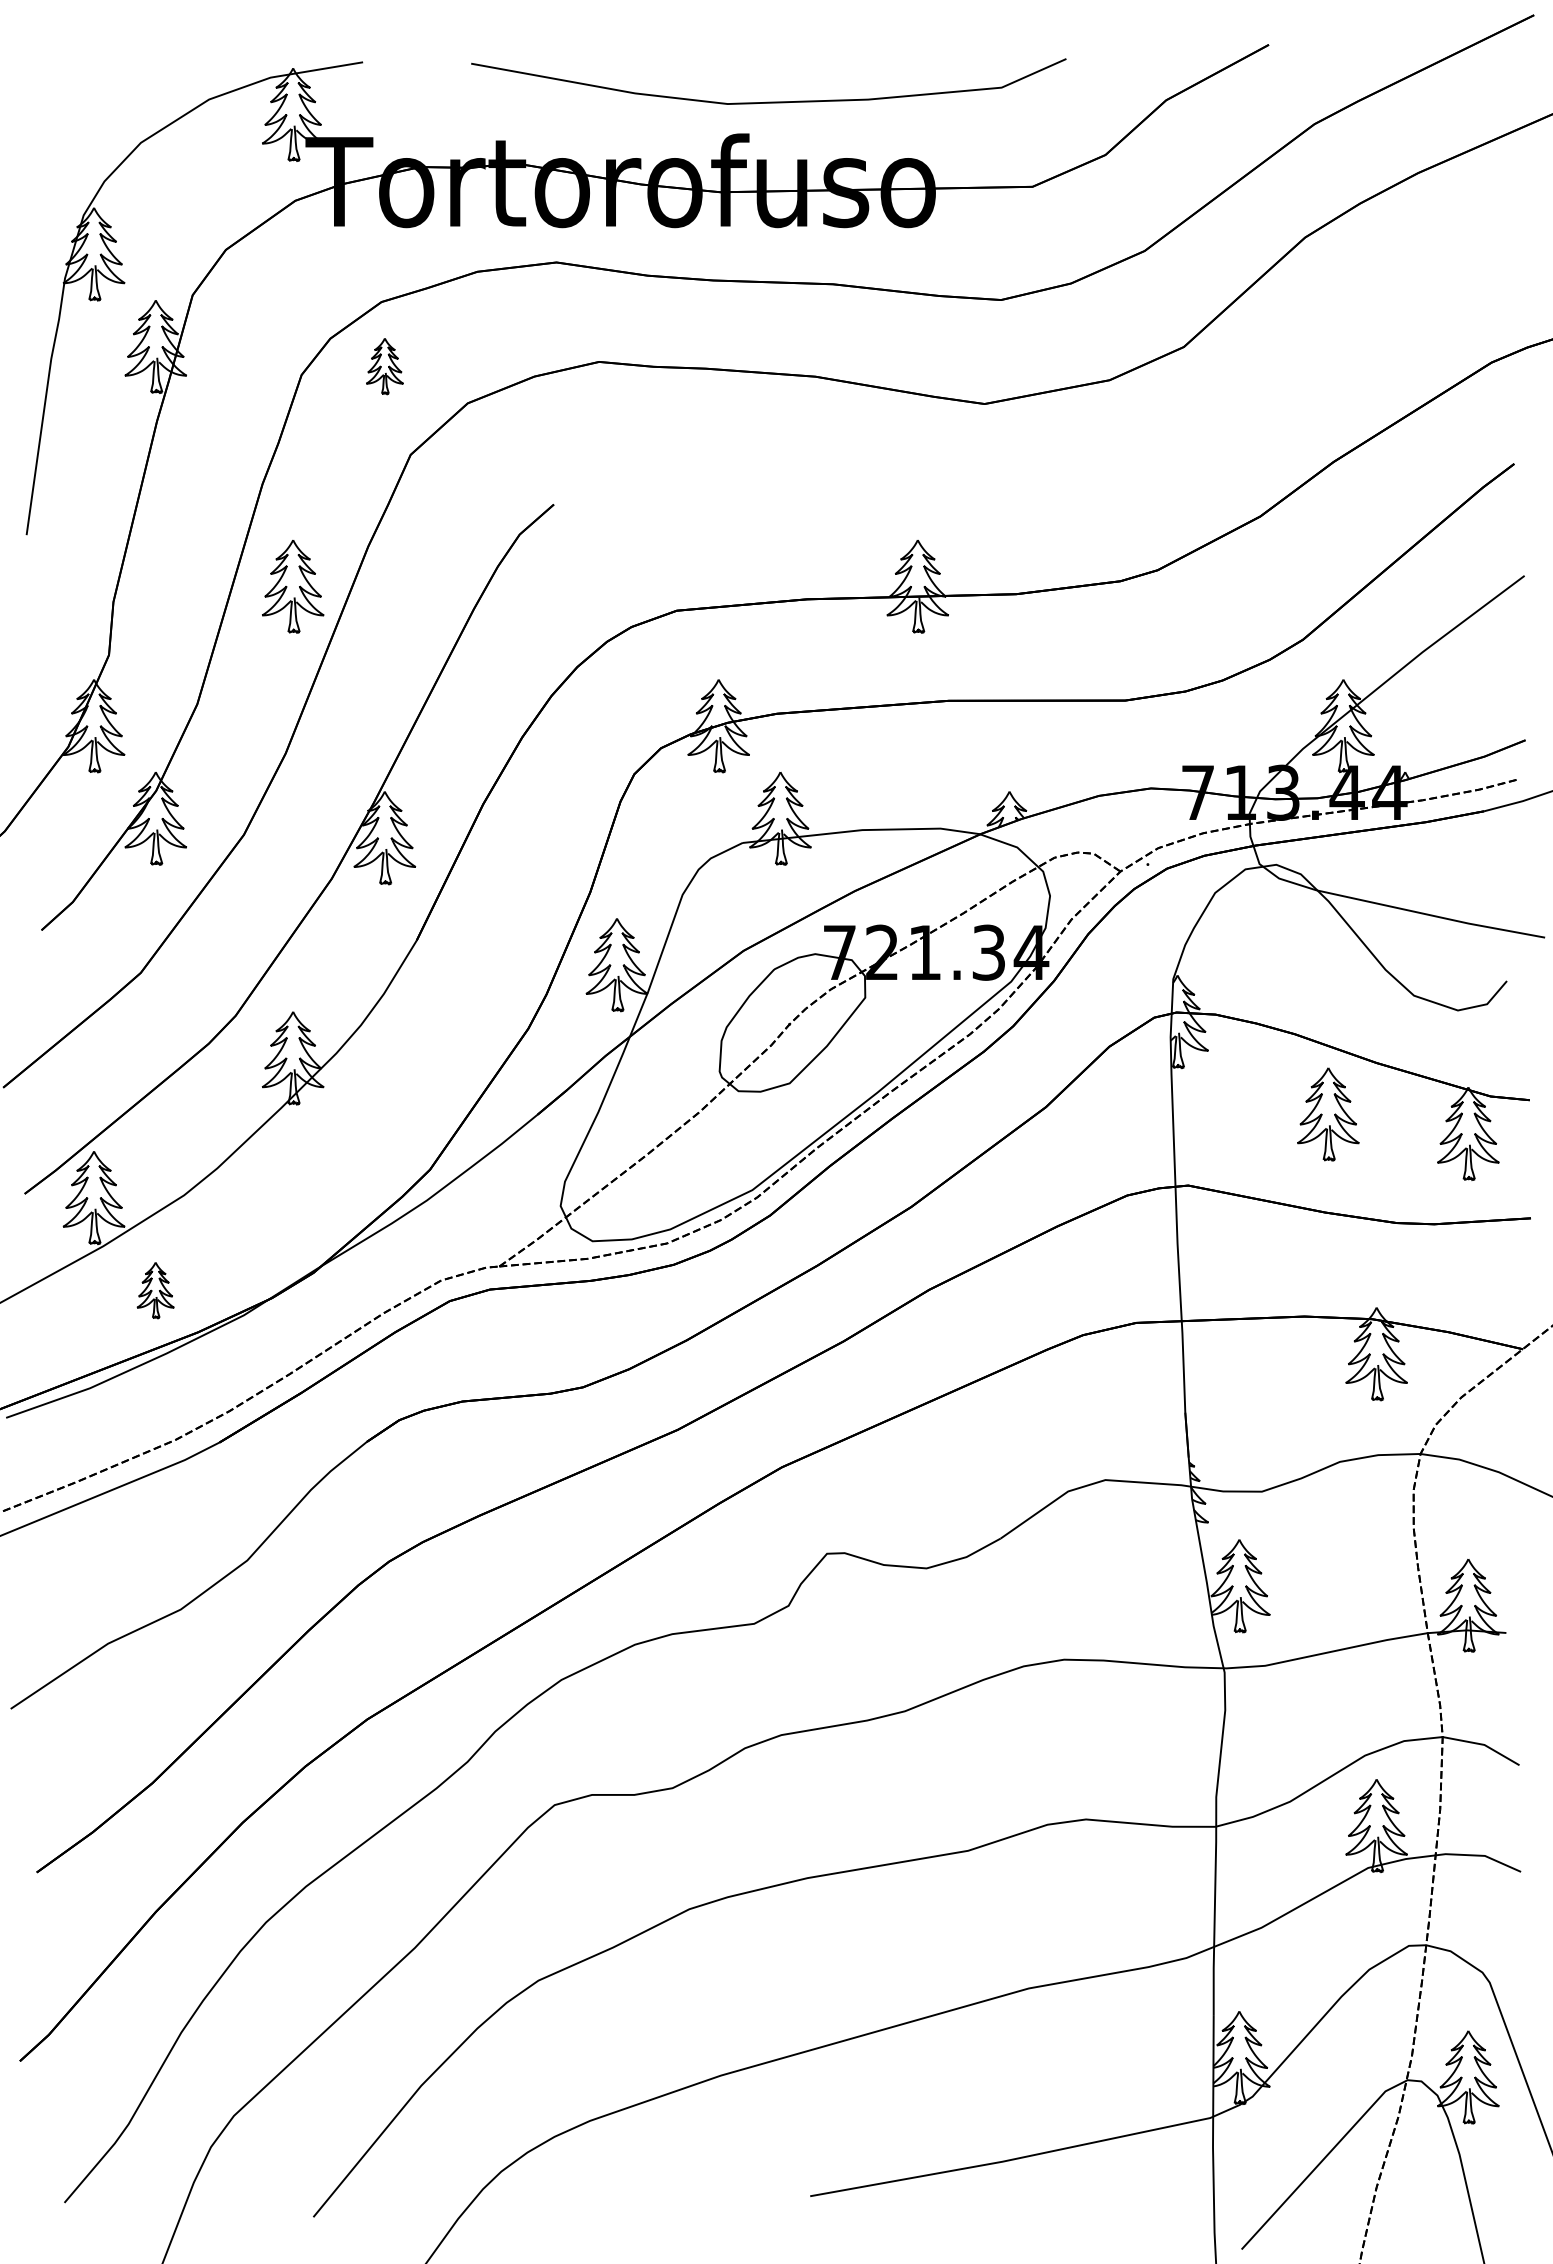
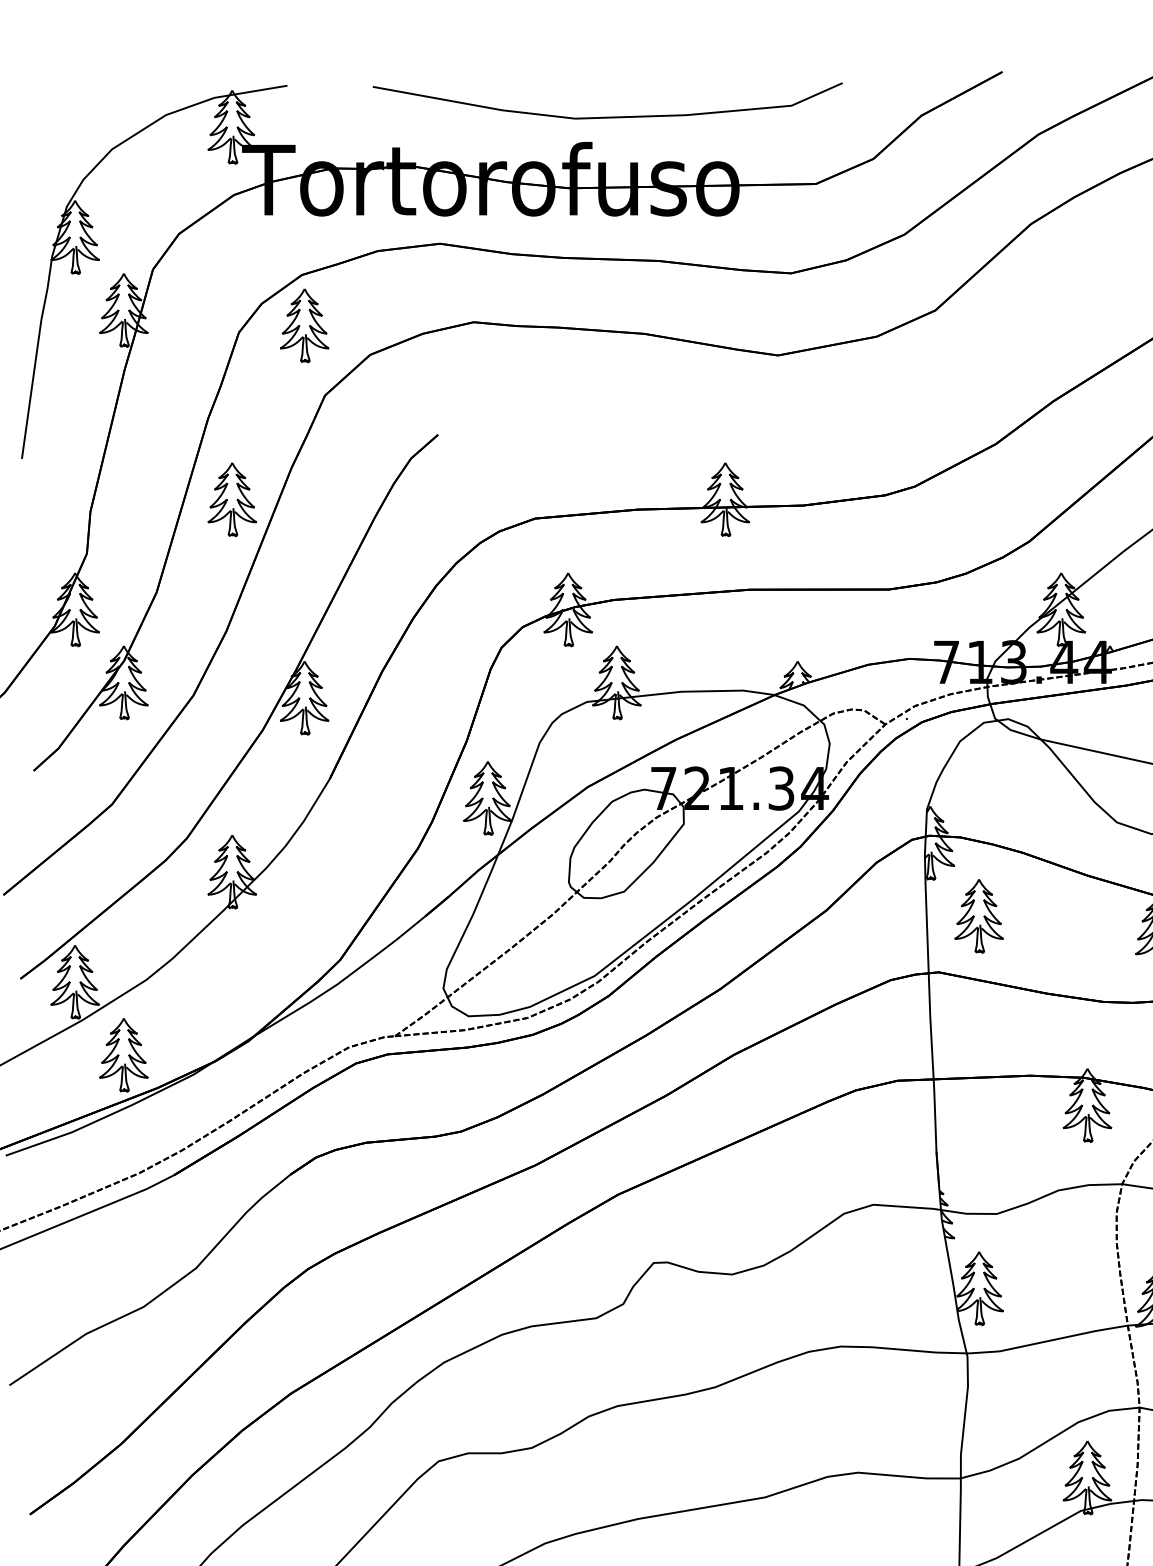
part: (384, 366) -> (304, 325), size x1.67
part: (1328, 1114) -> (979, 916), moved
part: (155, 1290) -> (123, 1055), size x1.67

